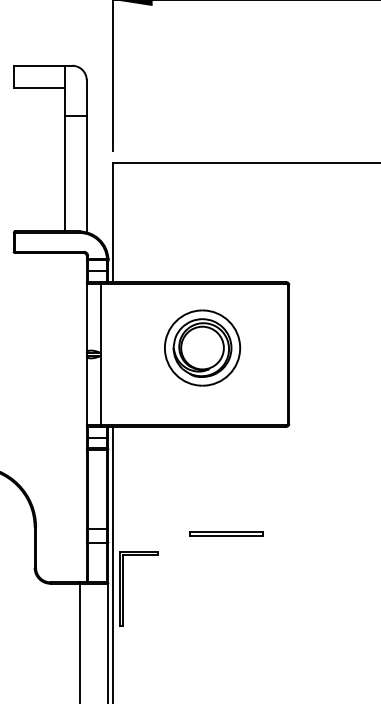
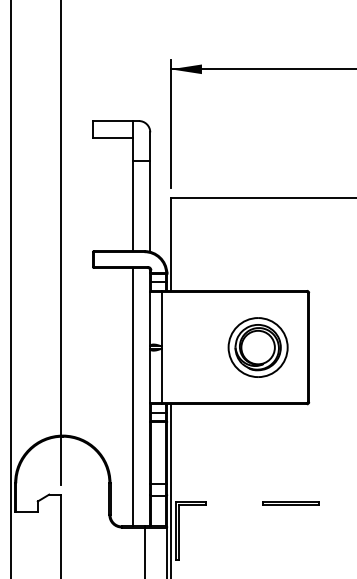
part: (201, 347) -> (257, 347), moved
line: (65, 418) -> (133, 397), added
line: (225, 532) -> (290, 502), moved

